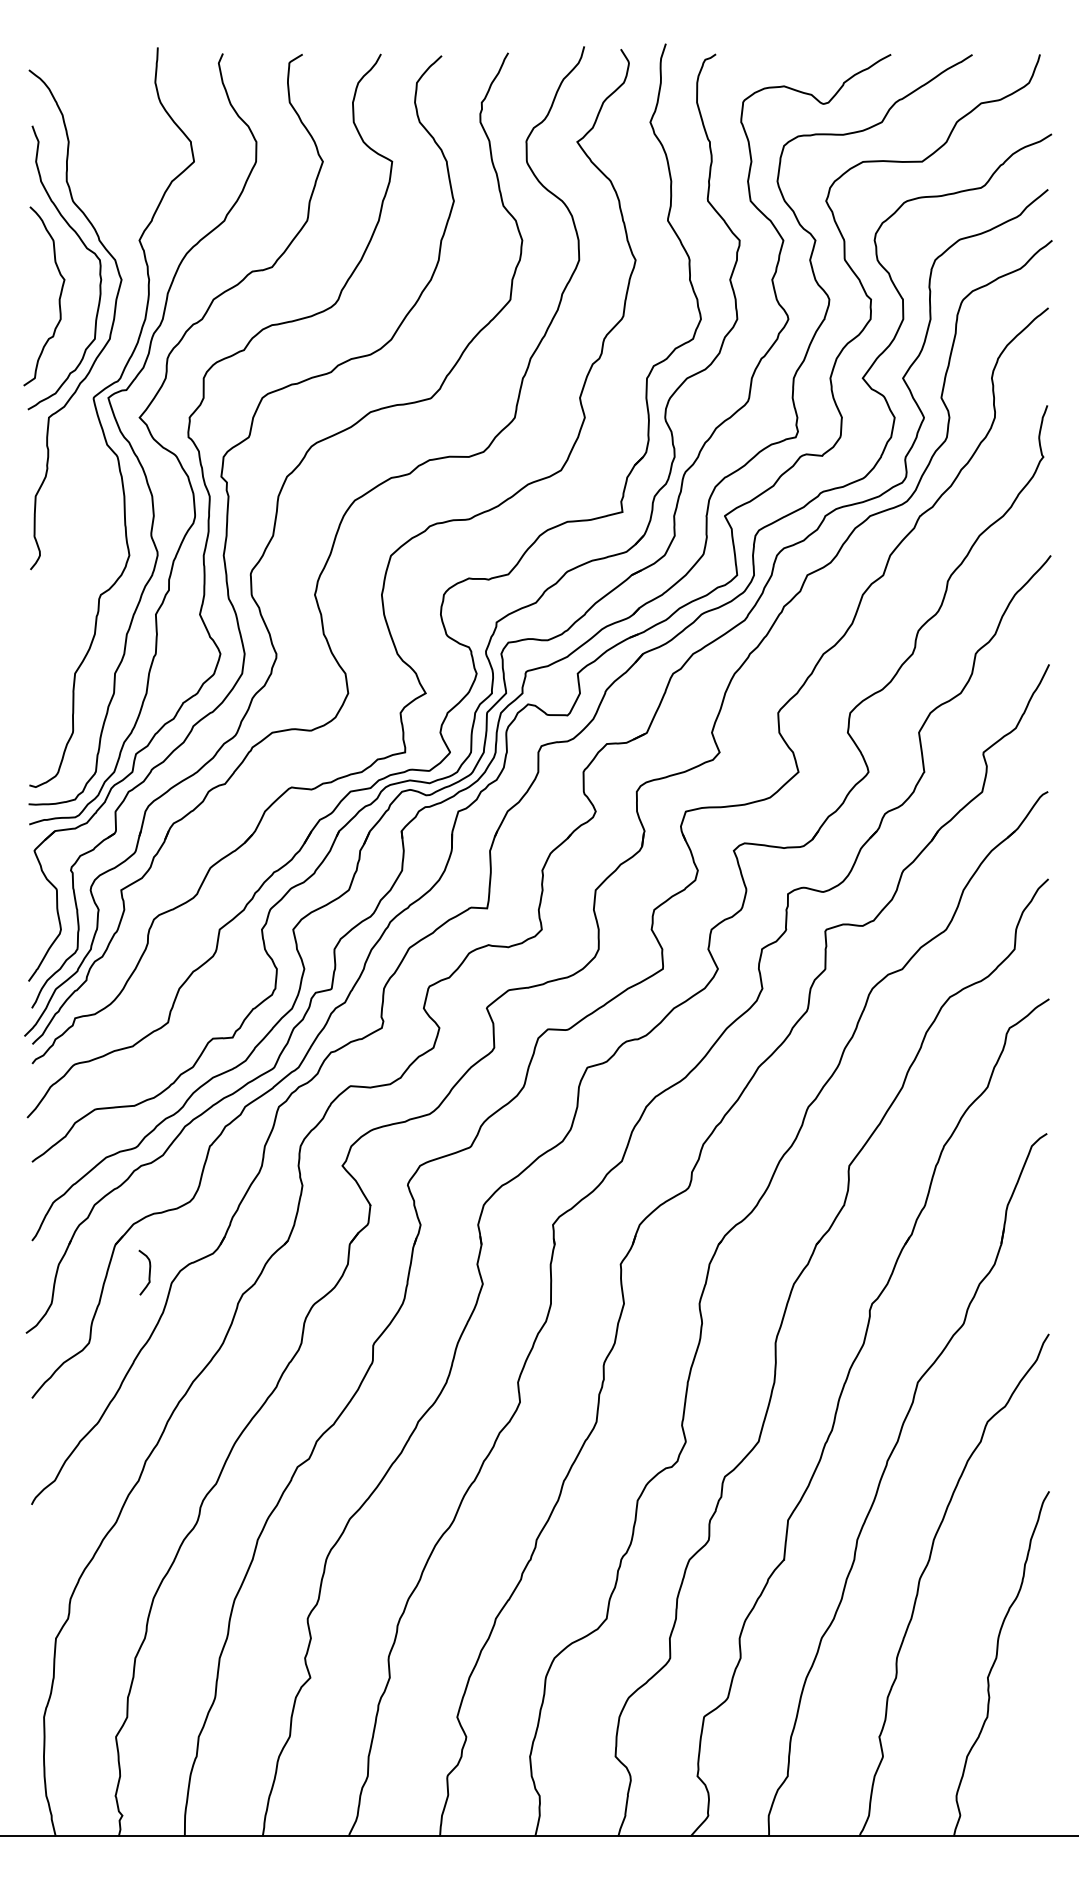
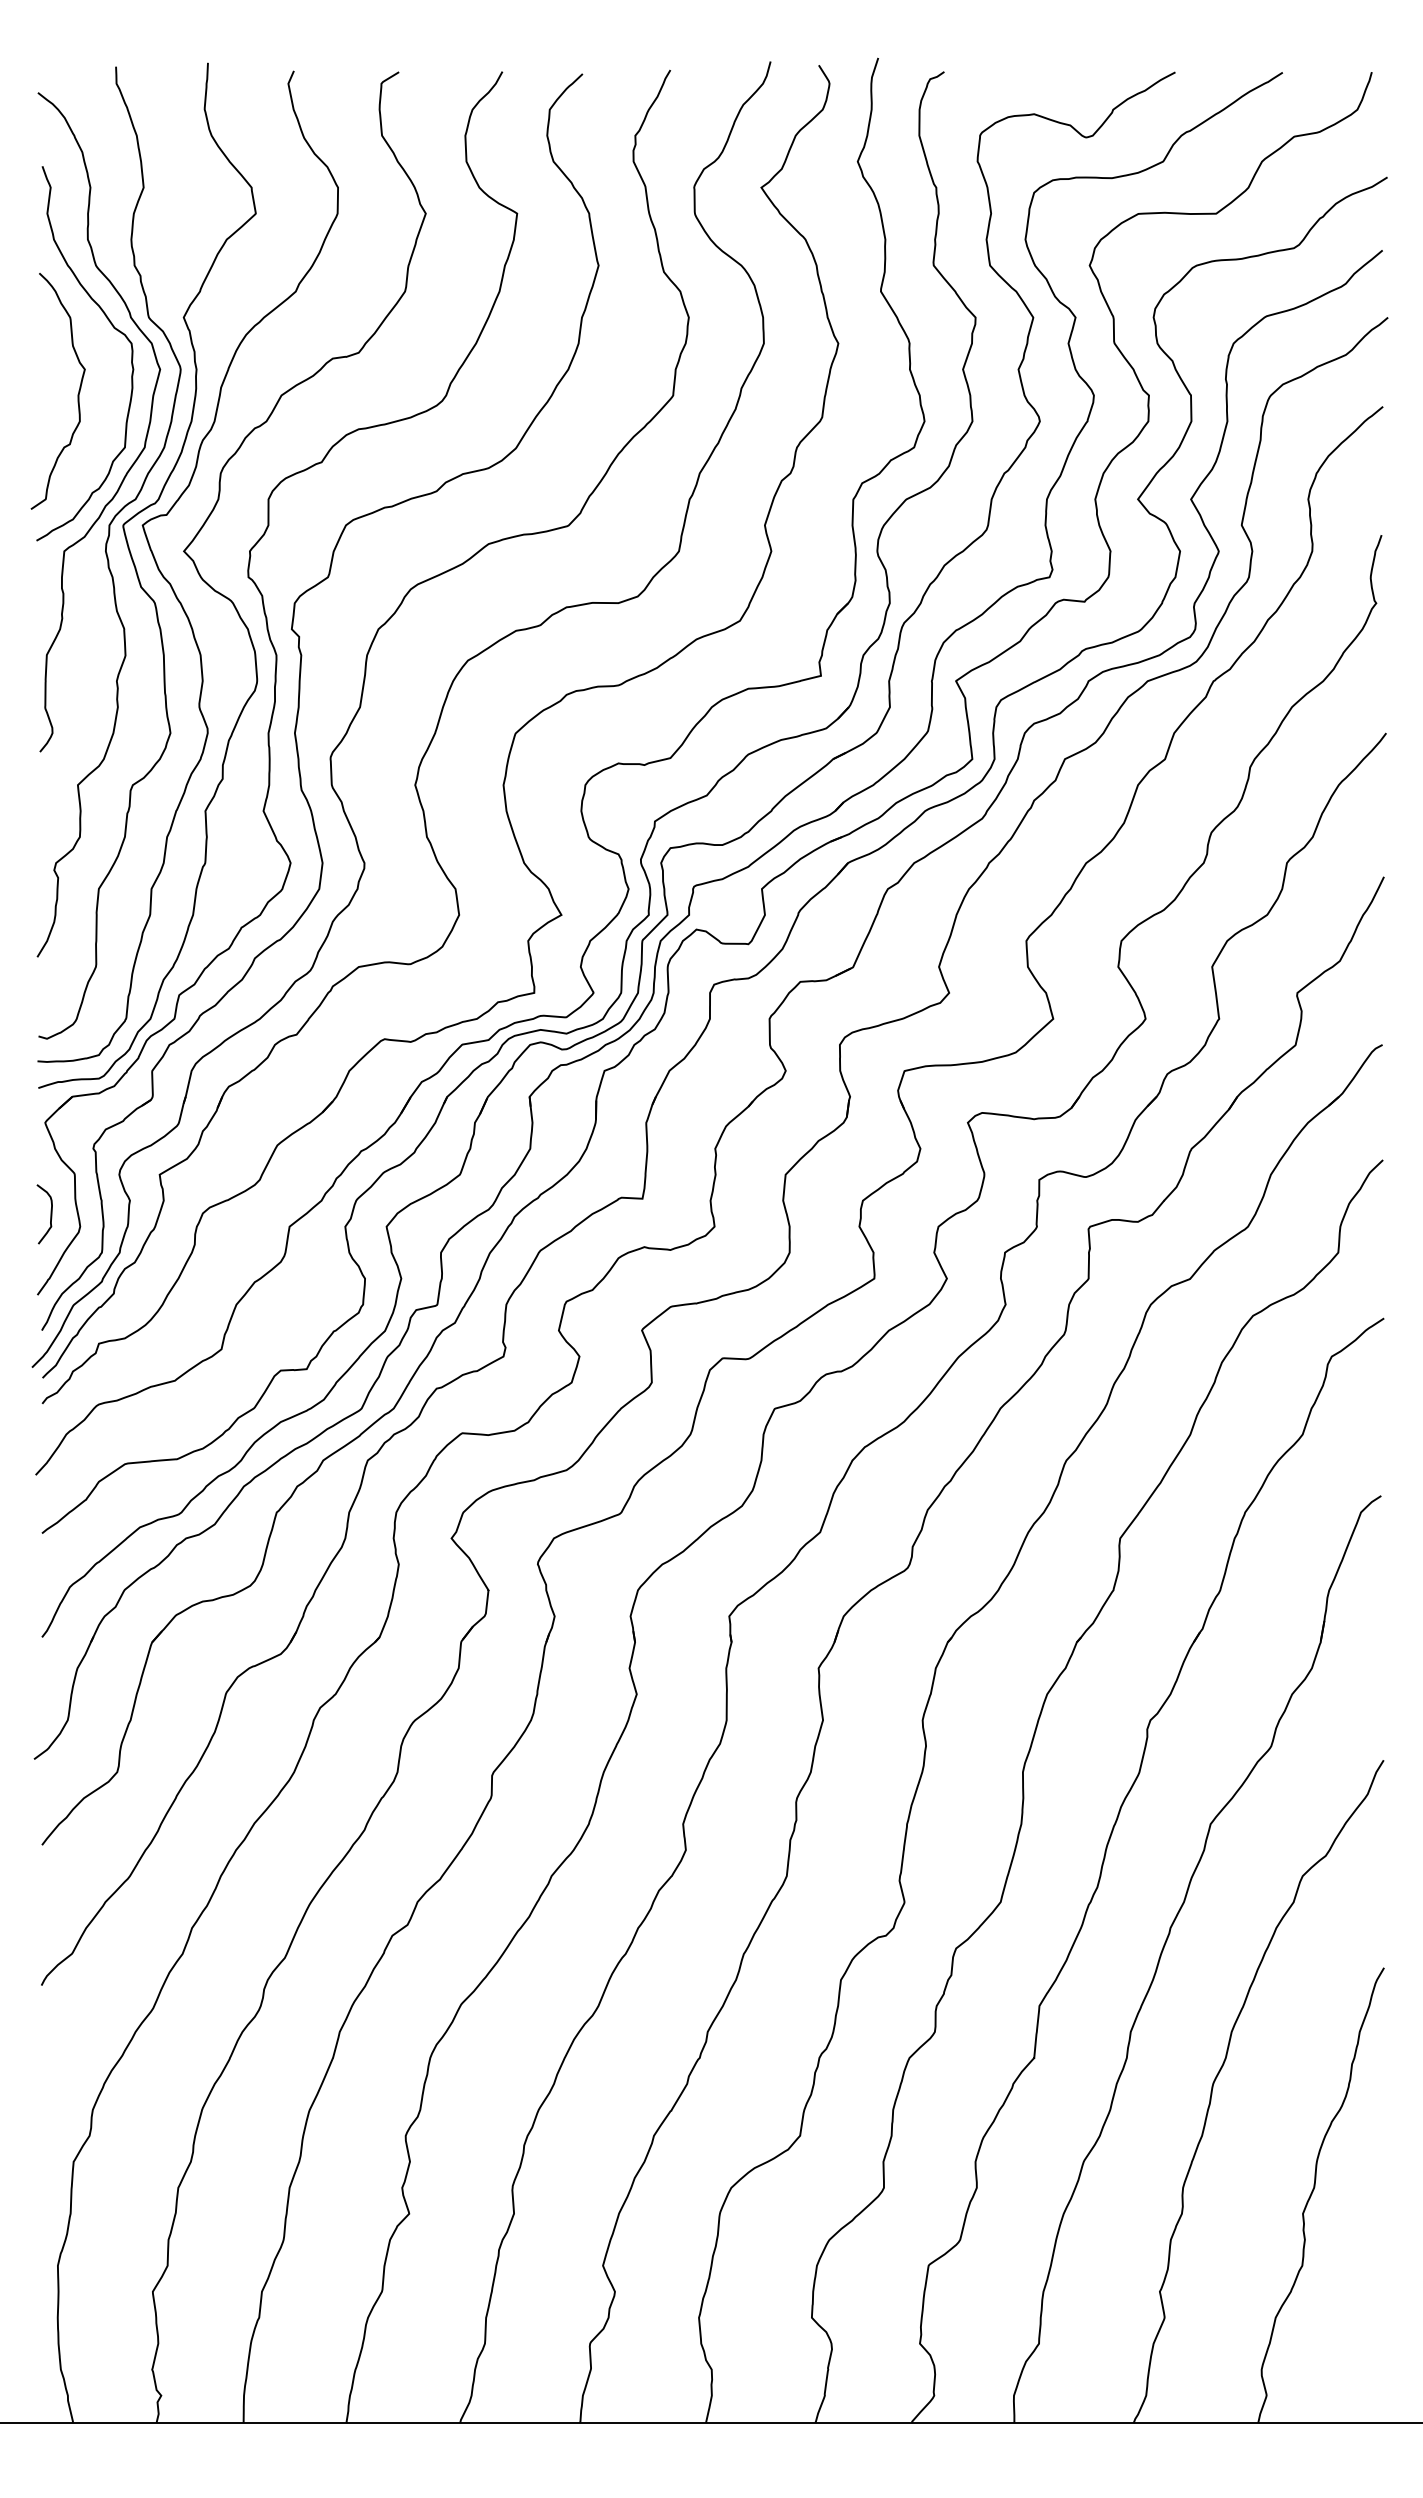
curve: (86, 390) -> (114, 515), added
curve: (149, 1272) -> (50, 1214), moved

